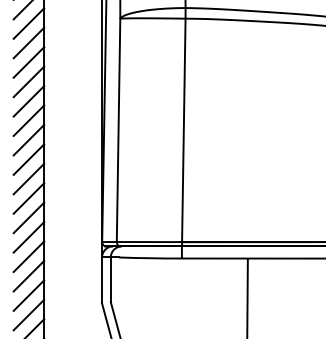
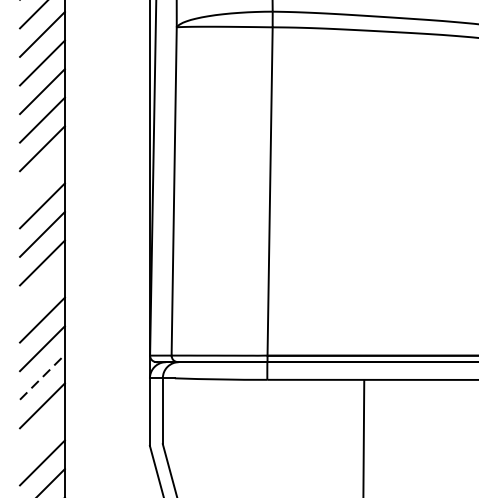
line: (28, 120) -> (41, 176), removed
line: (28, 198) -> (41, 291), removed
line: (28, 256) -> (41, 376), solid -> dashed
line: (28, 295) -> (41, 434), removed

